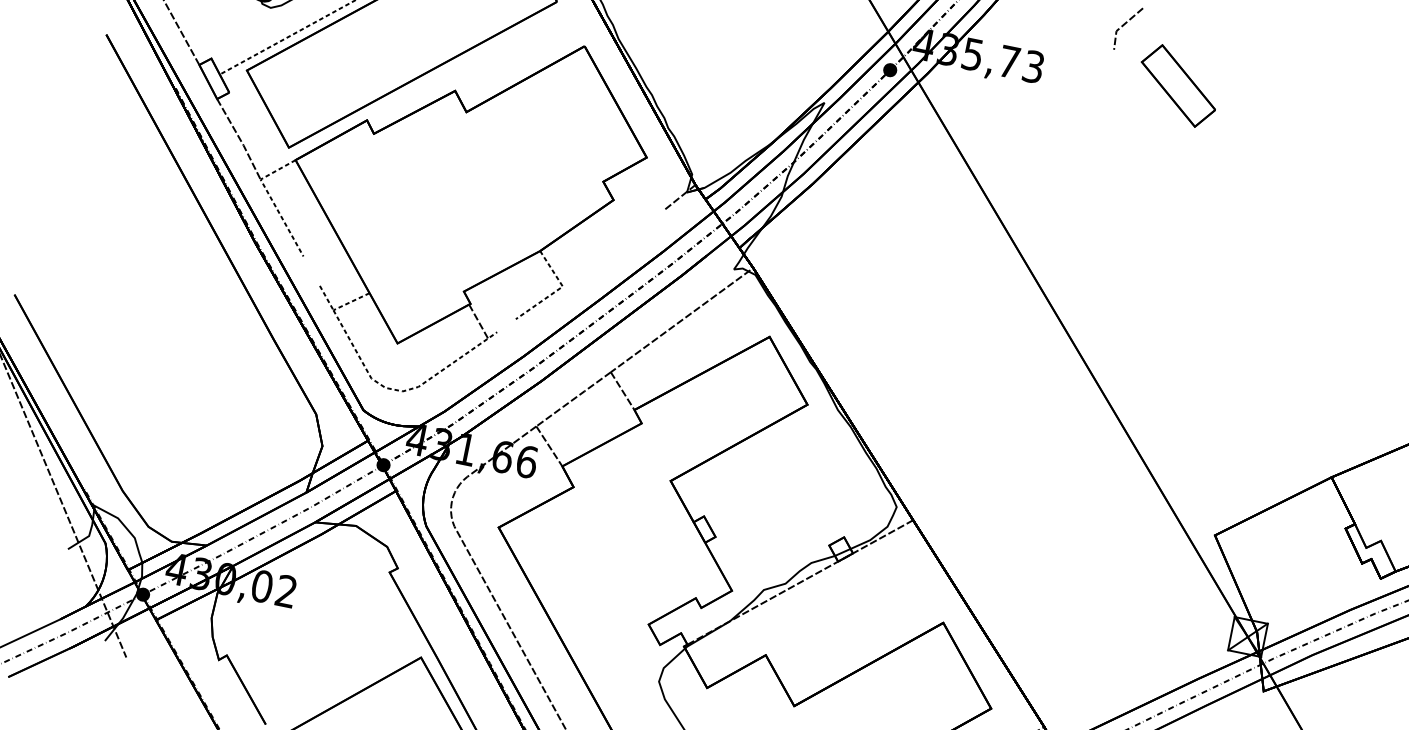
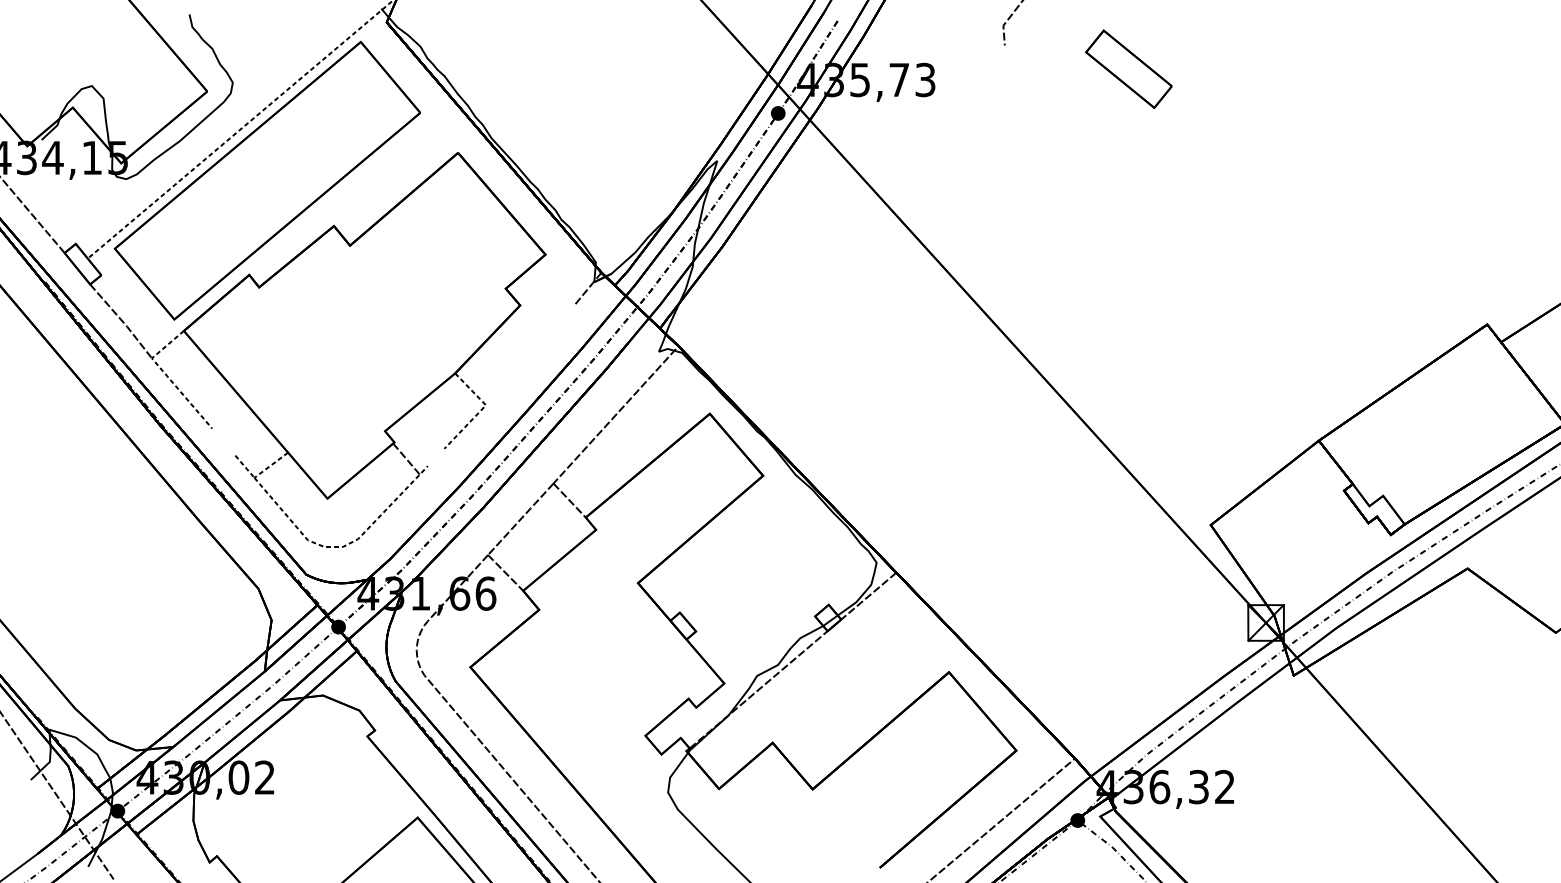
part: (1178, 85) -> (1128, 68), moved

